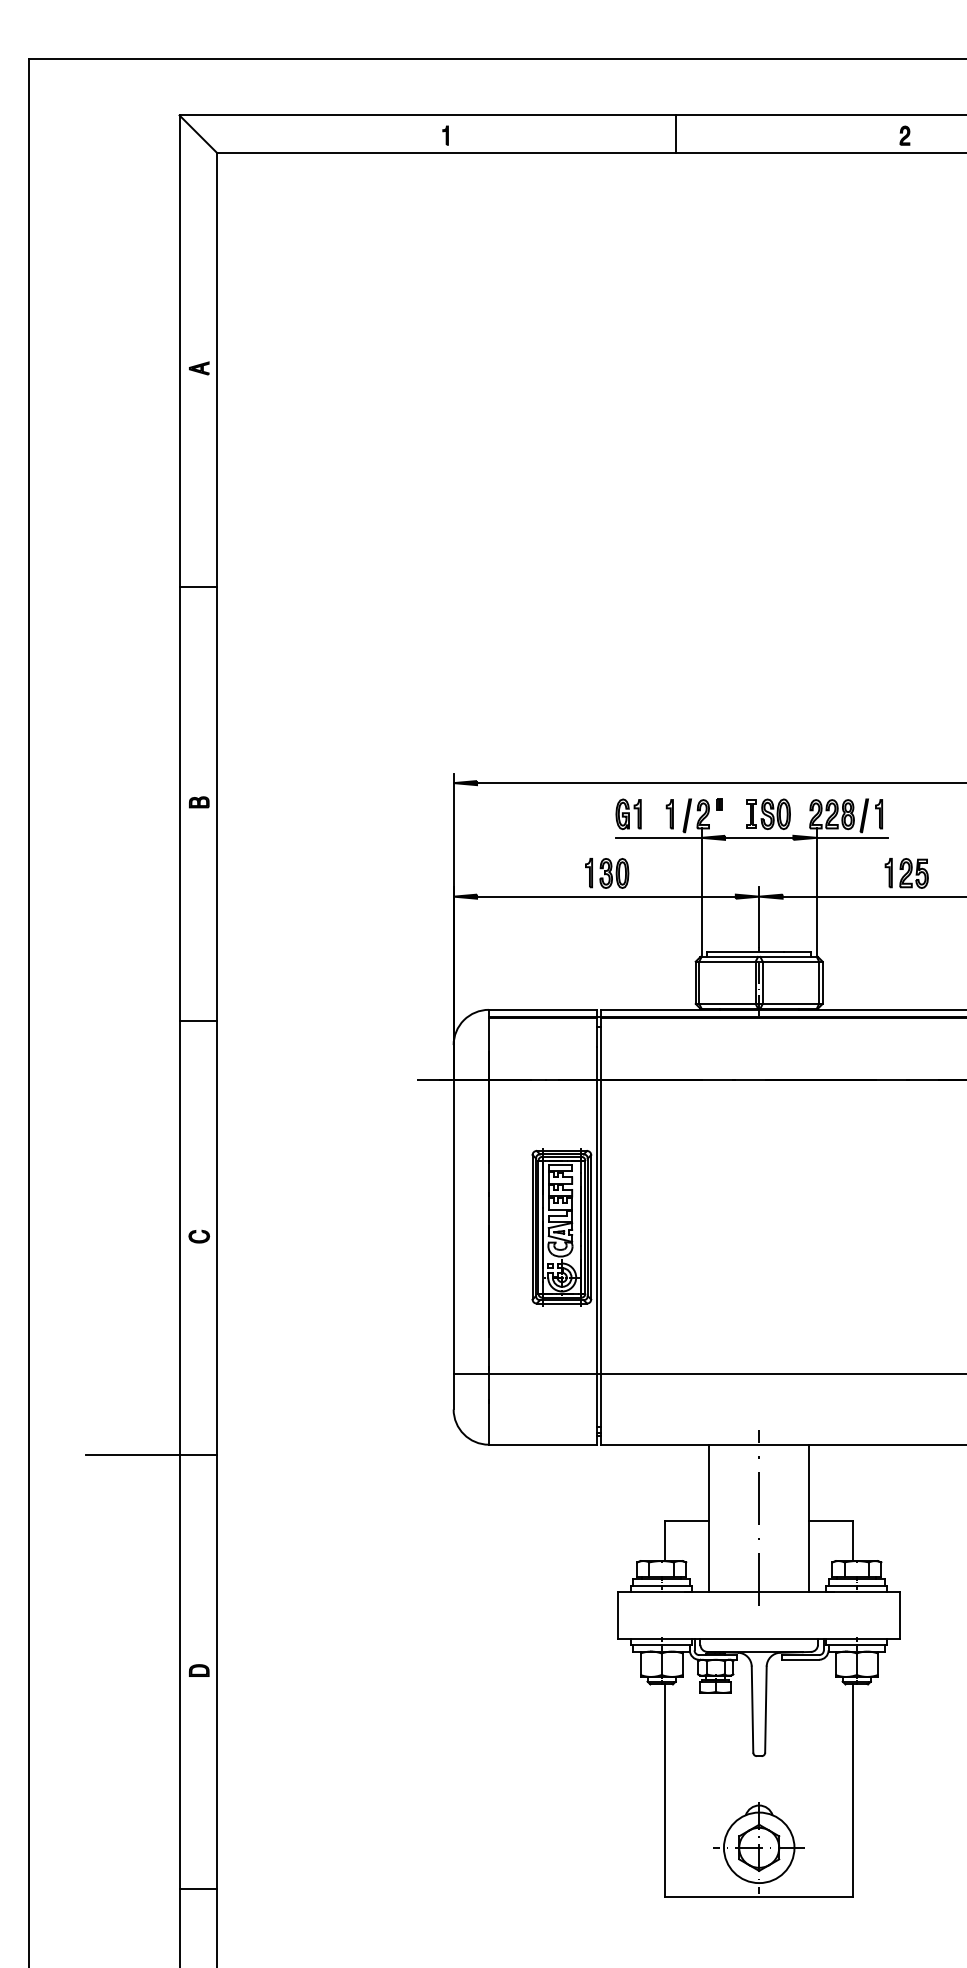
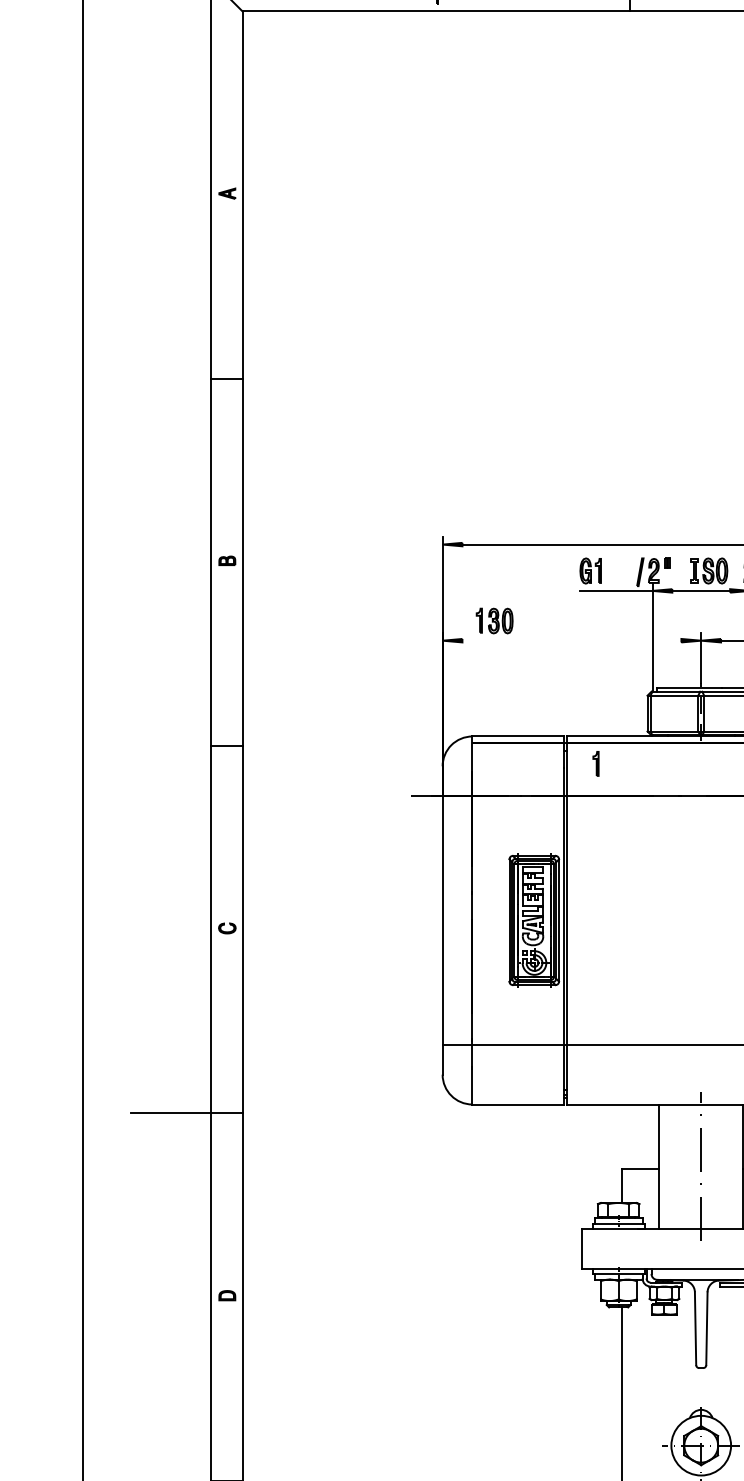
part: (669, 814) -> (595, 764), moved
part: (607, 873) -> (494, 621), moved
line: (606, 896) -> (571, 640), removed

